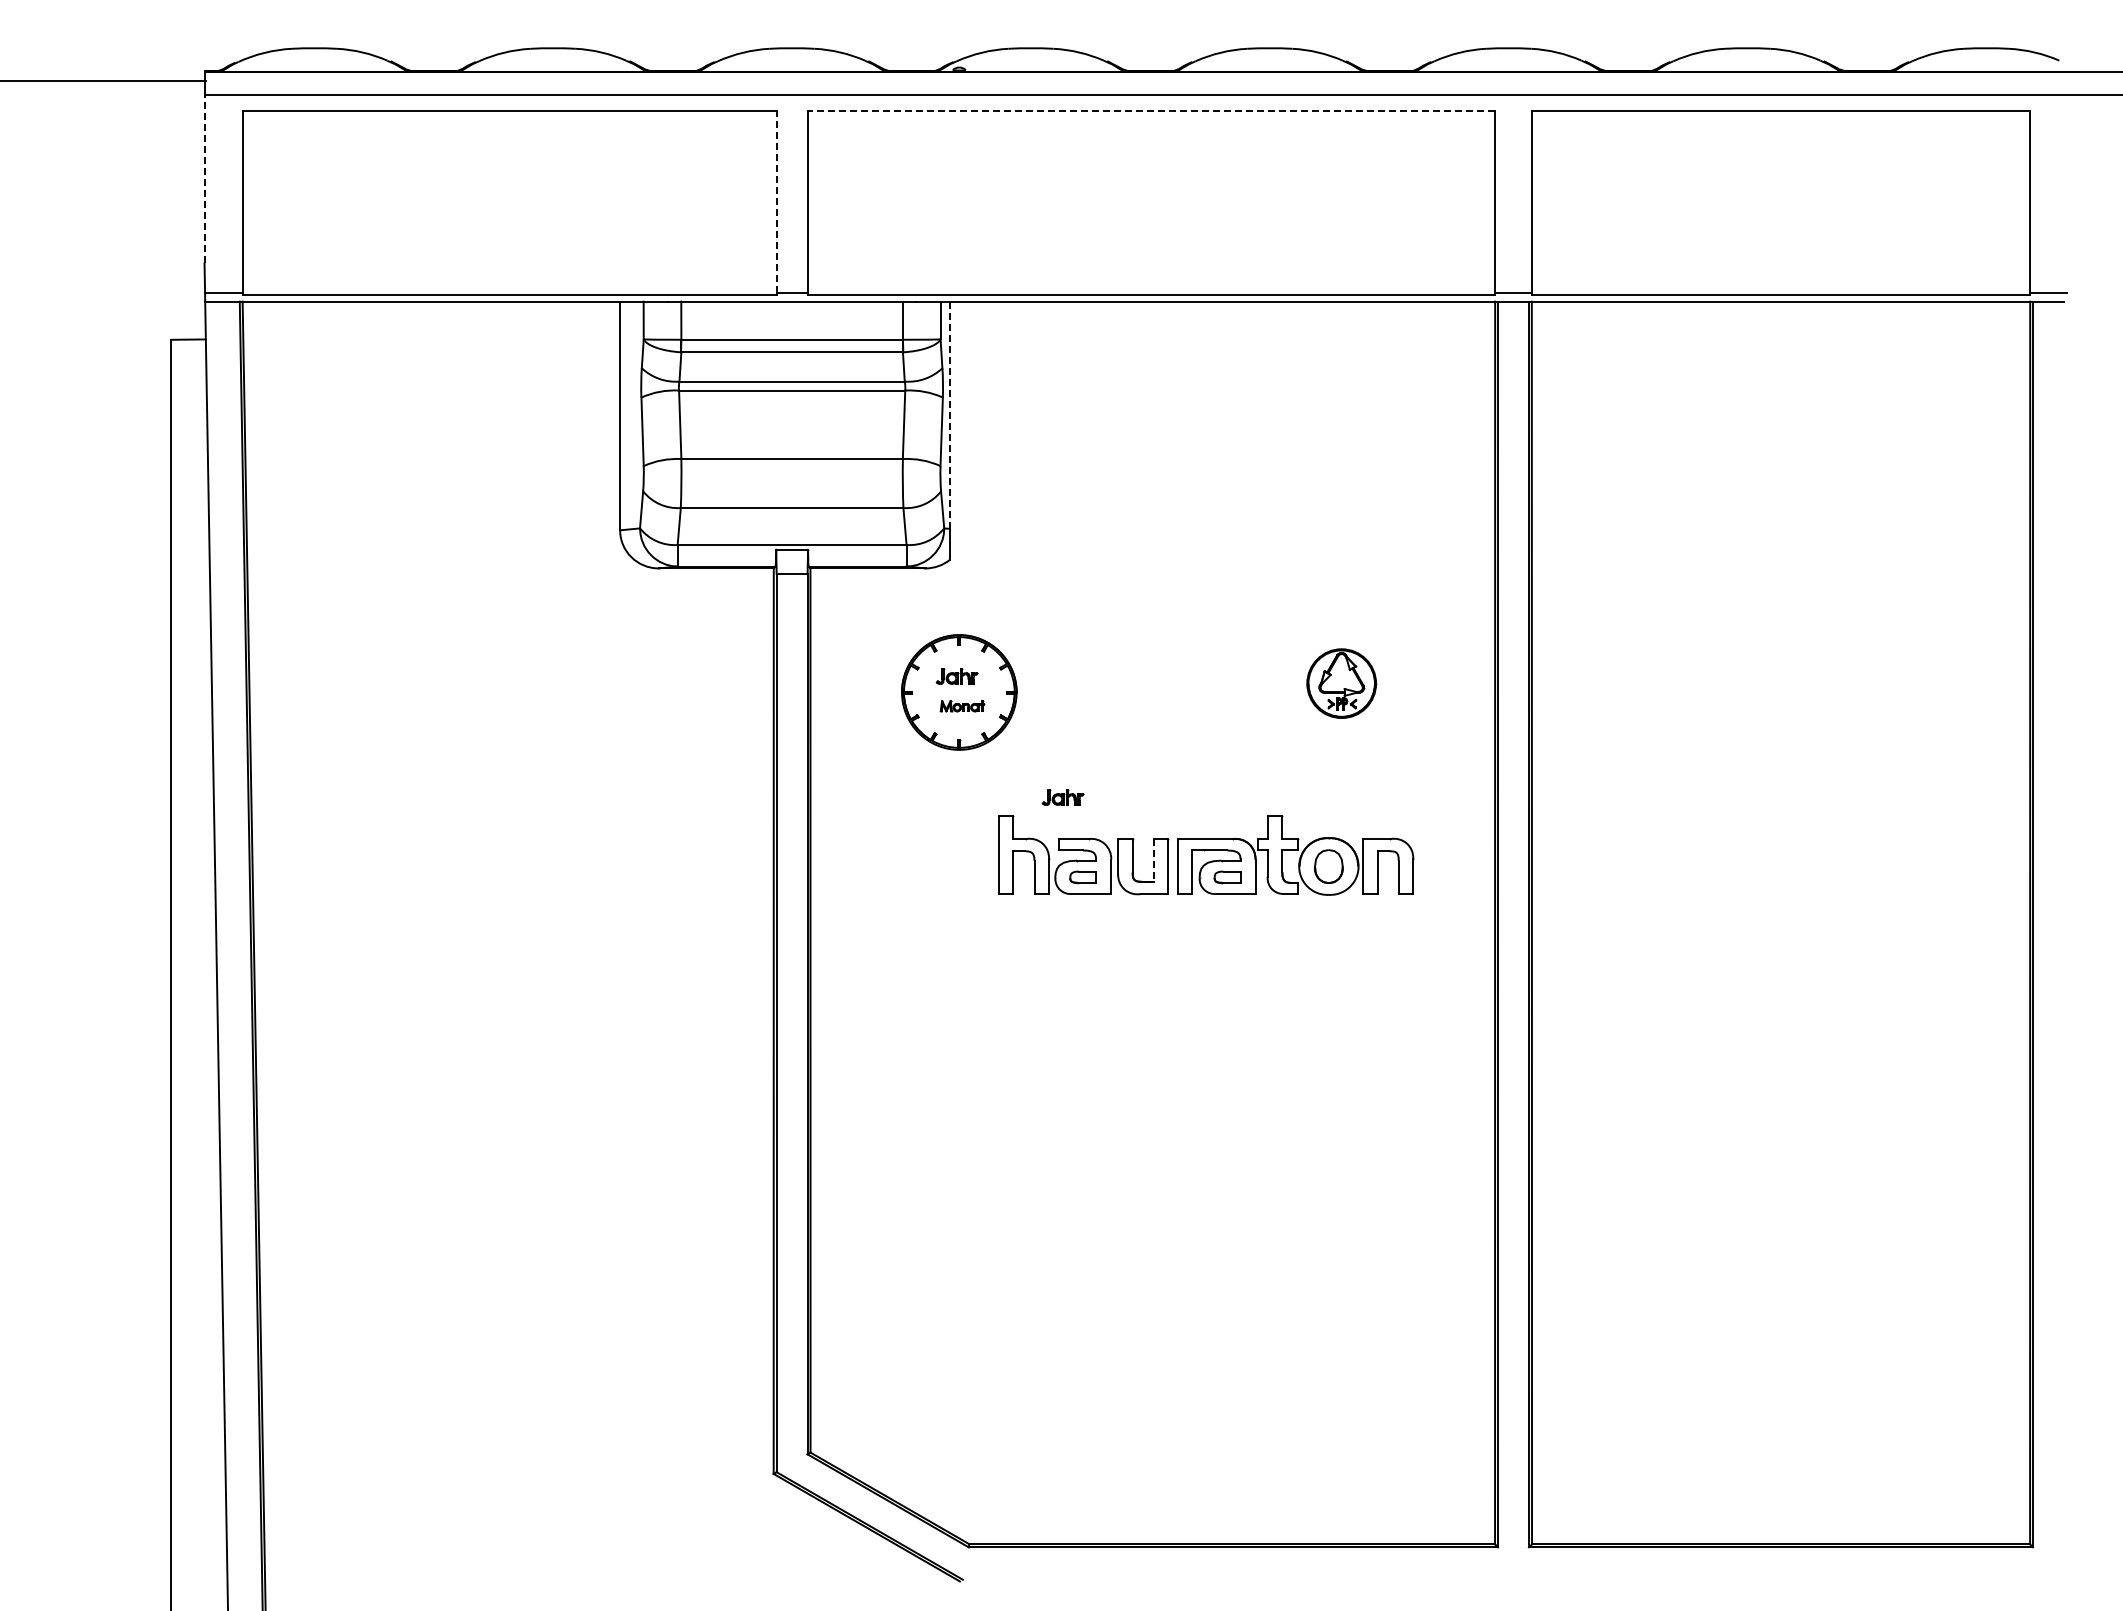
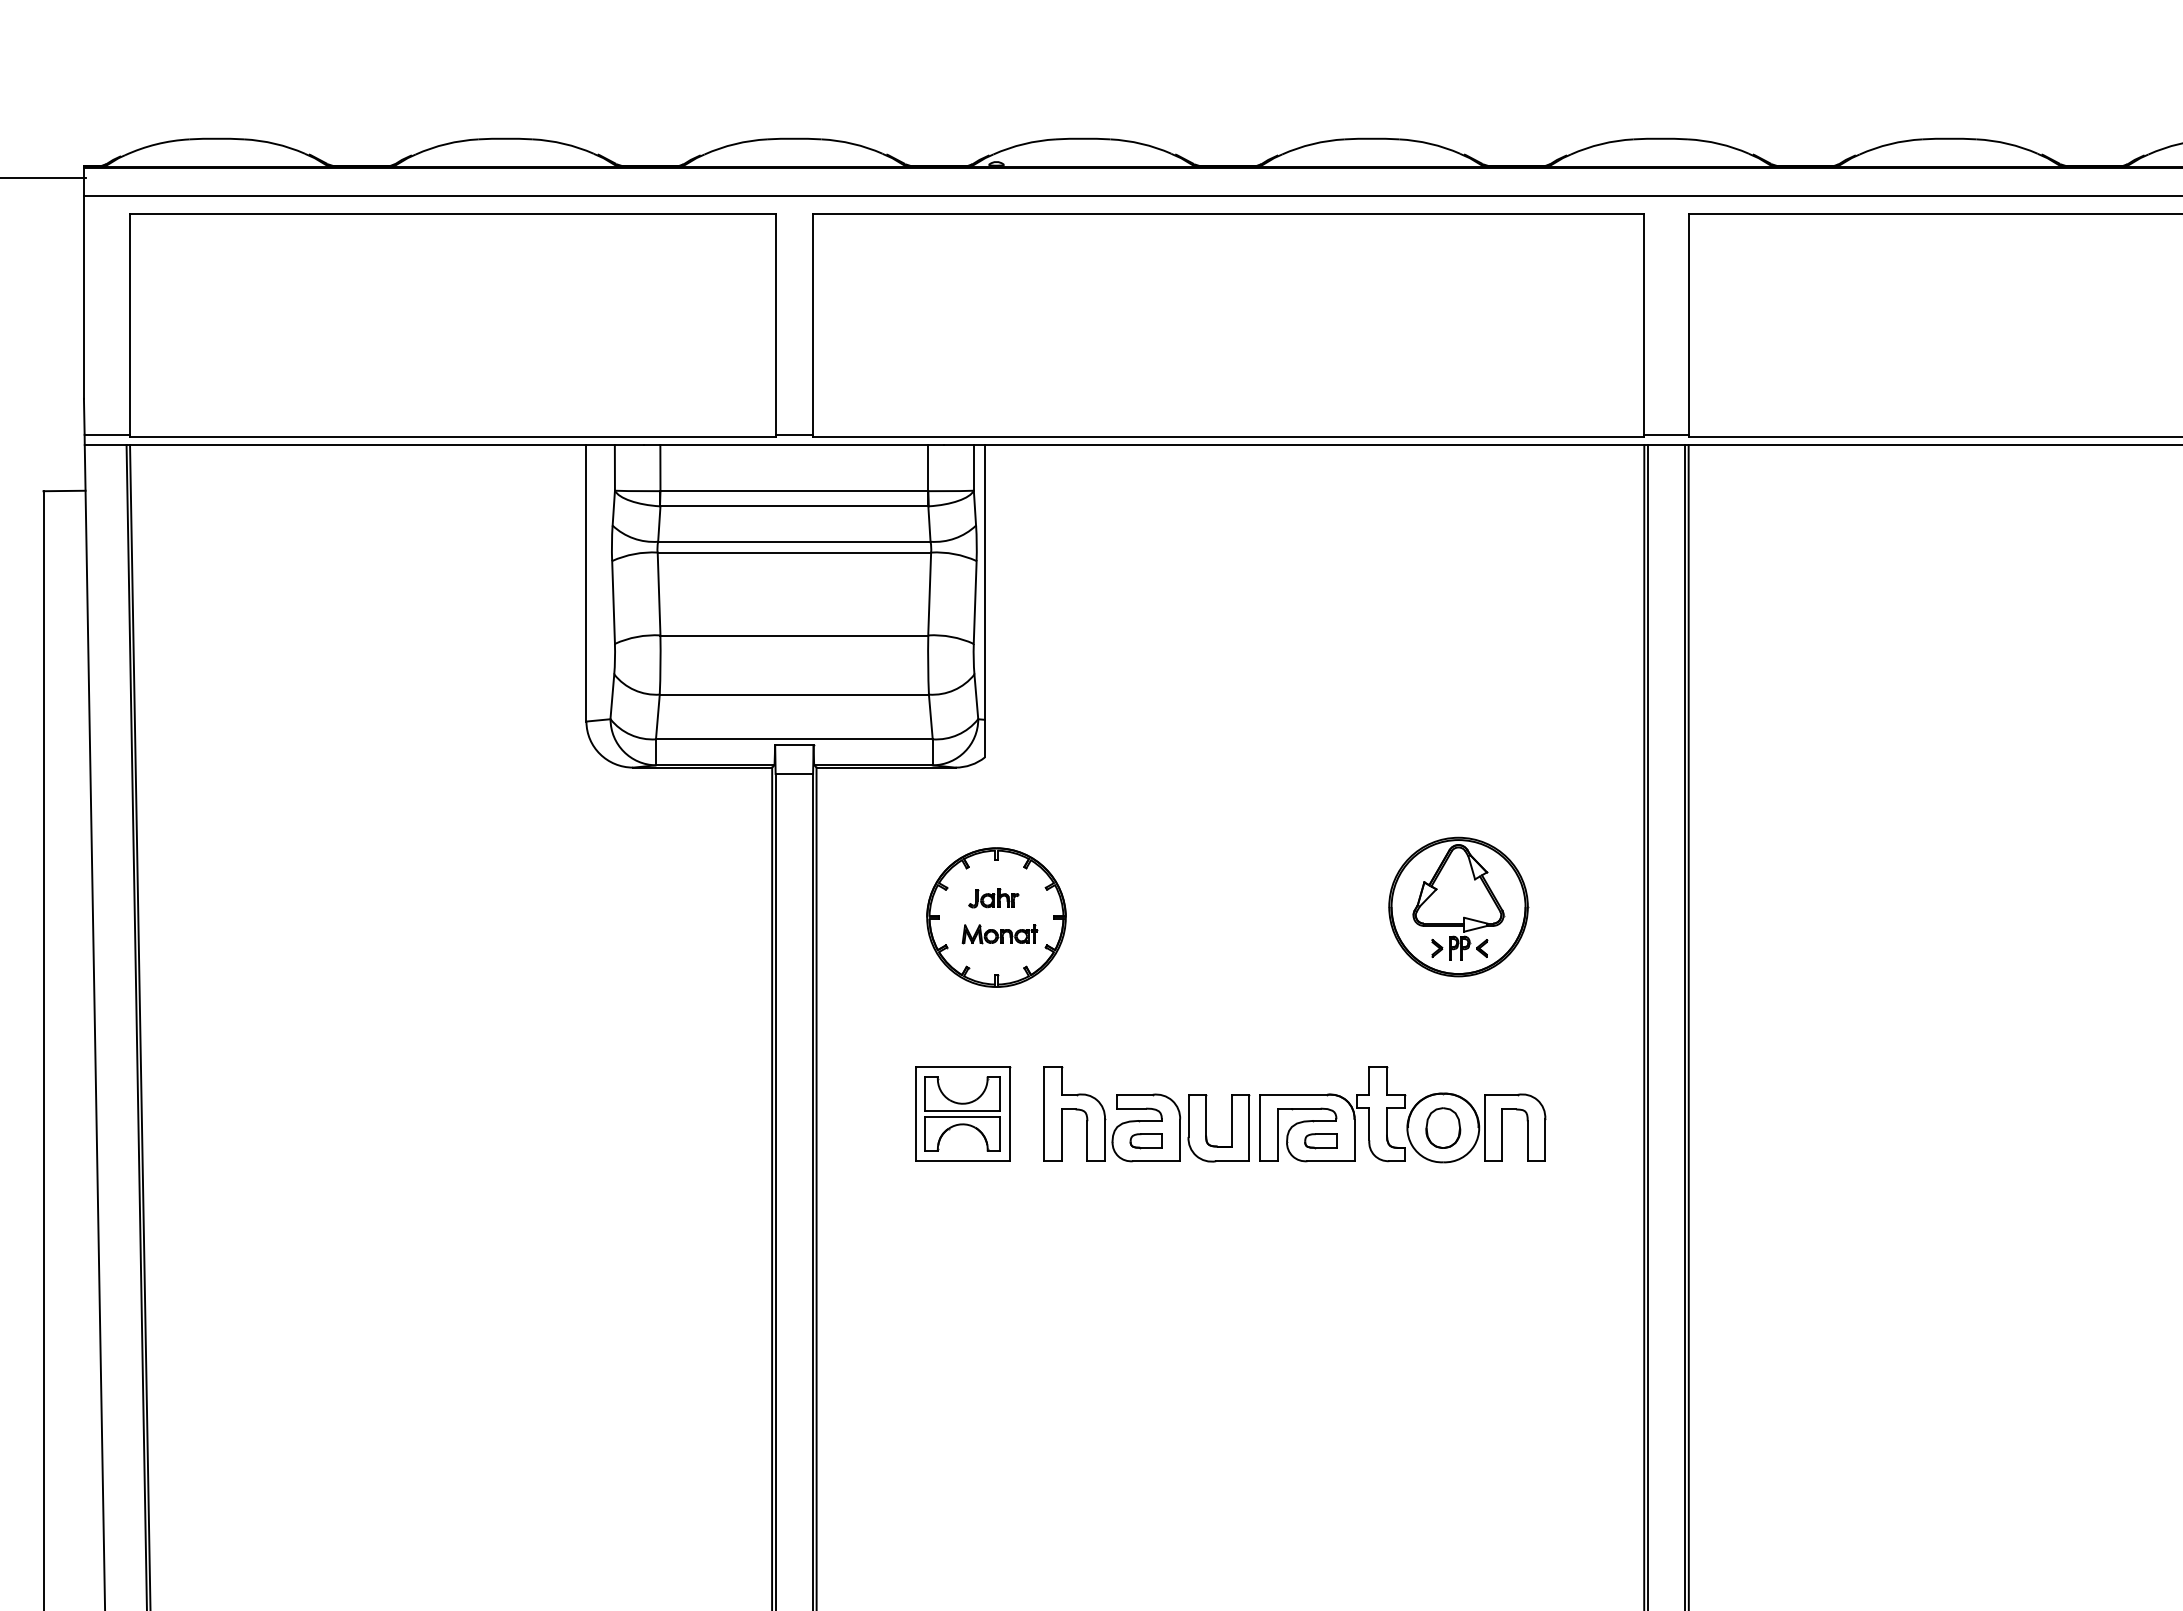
line: (1151, 110) -> (1228, 213), dashed -> solid
line: (204, 179) -> (83, 297), dashed -> solid
line: (776, 201) -> (775, 324), dashed -> solid
line: (949, 415) -> (984, 582), dashed -> solid
part: (1341, 683) -> (1458, 906), size x1.67
part: (962, 706) -> (1000, 934), size x1.43
part: (1062, 797) -> (1121, 1044), removed
part: (931, 854) -> (962, 1113), added
line: (1153, 861) -> (1231, 1121), dashed -> solid

